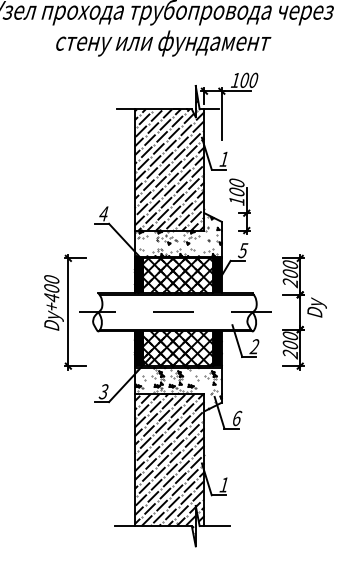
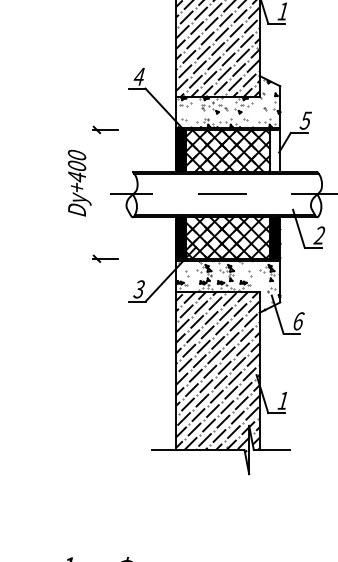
part: (239, 206) -> (301, 67), removed
fill: (217, 275) -> (275, 150), removed
line: (68, 311) -> (97, 193), removed

